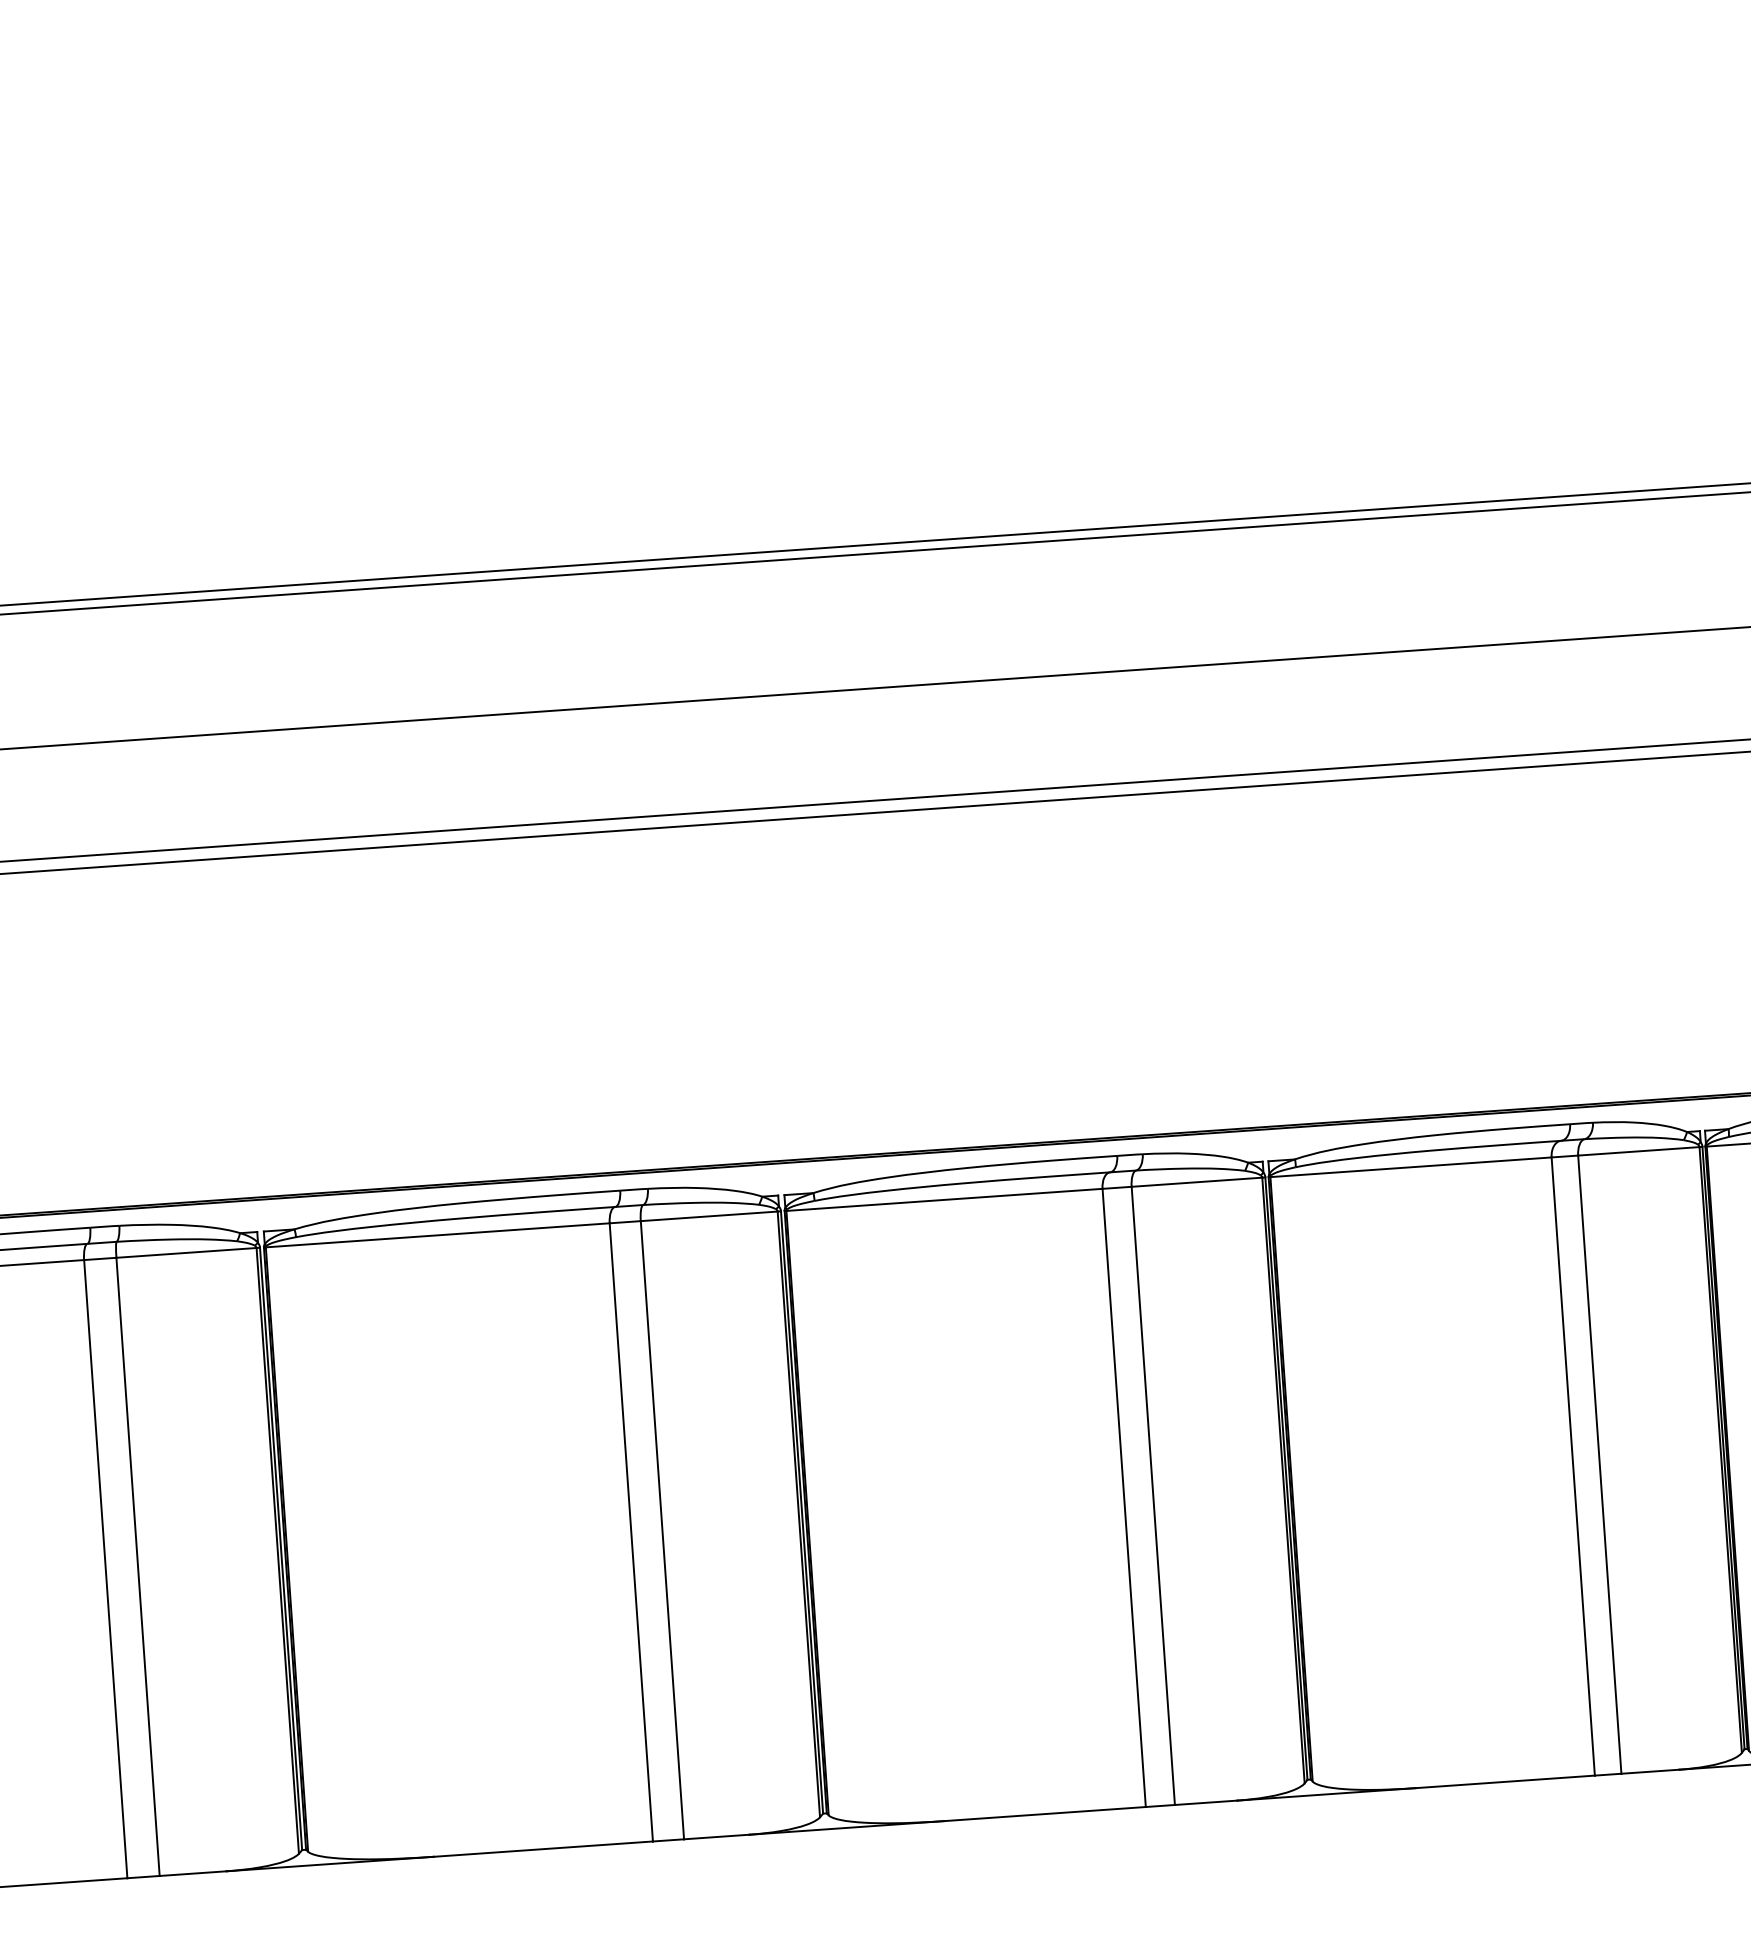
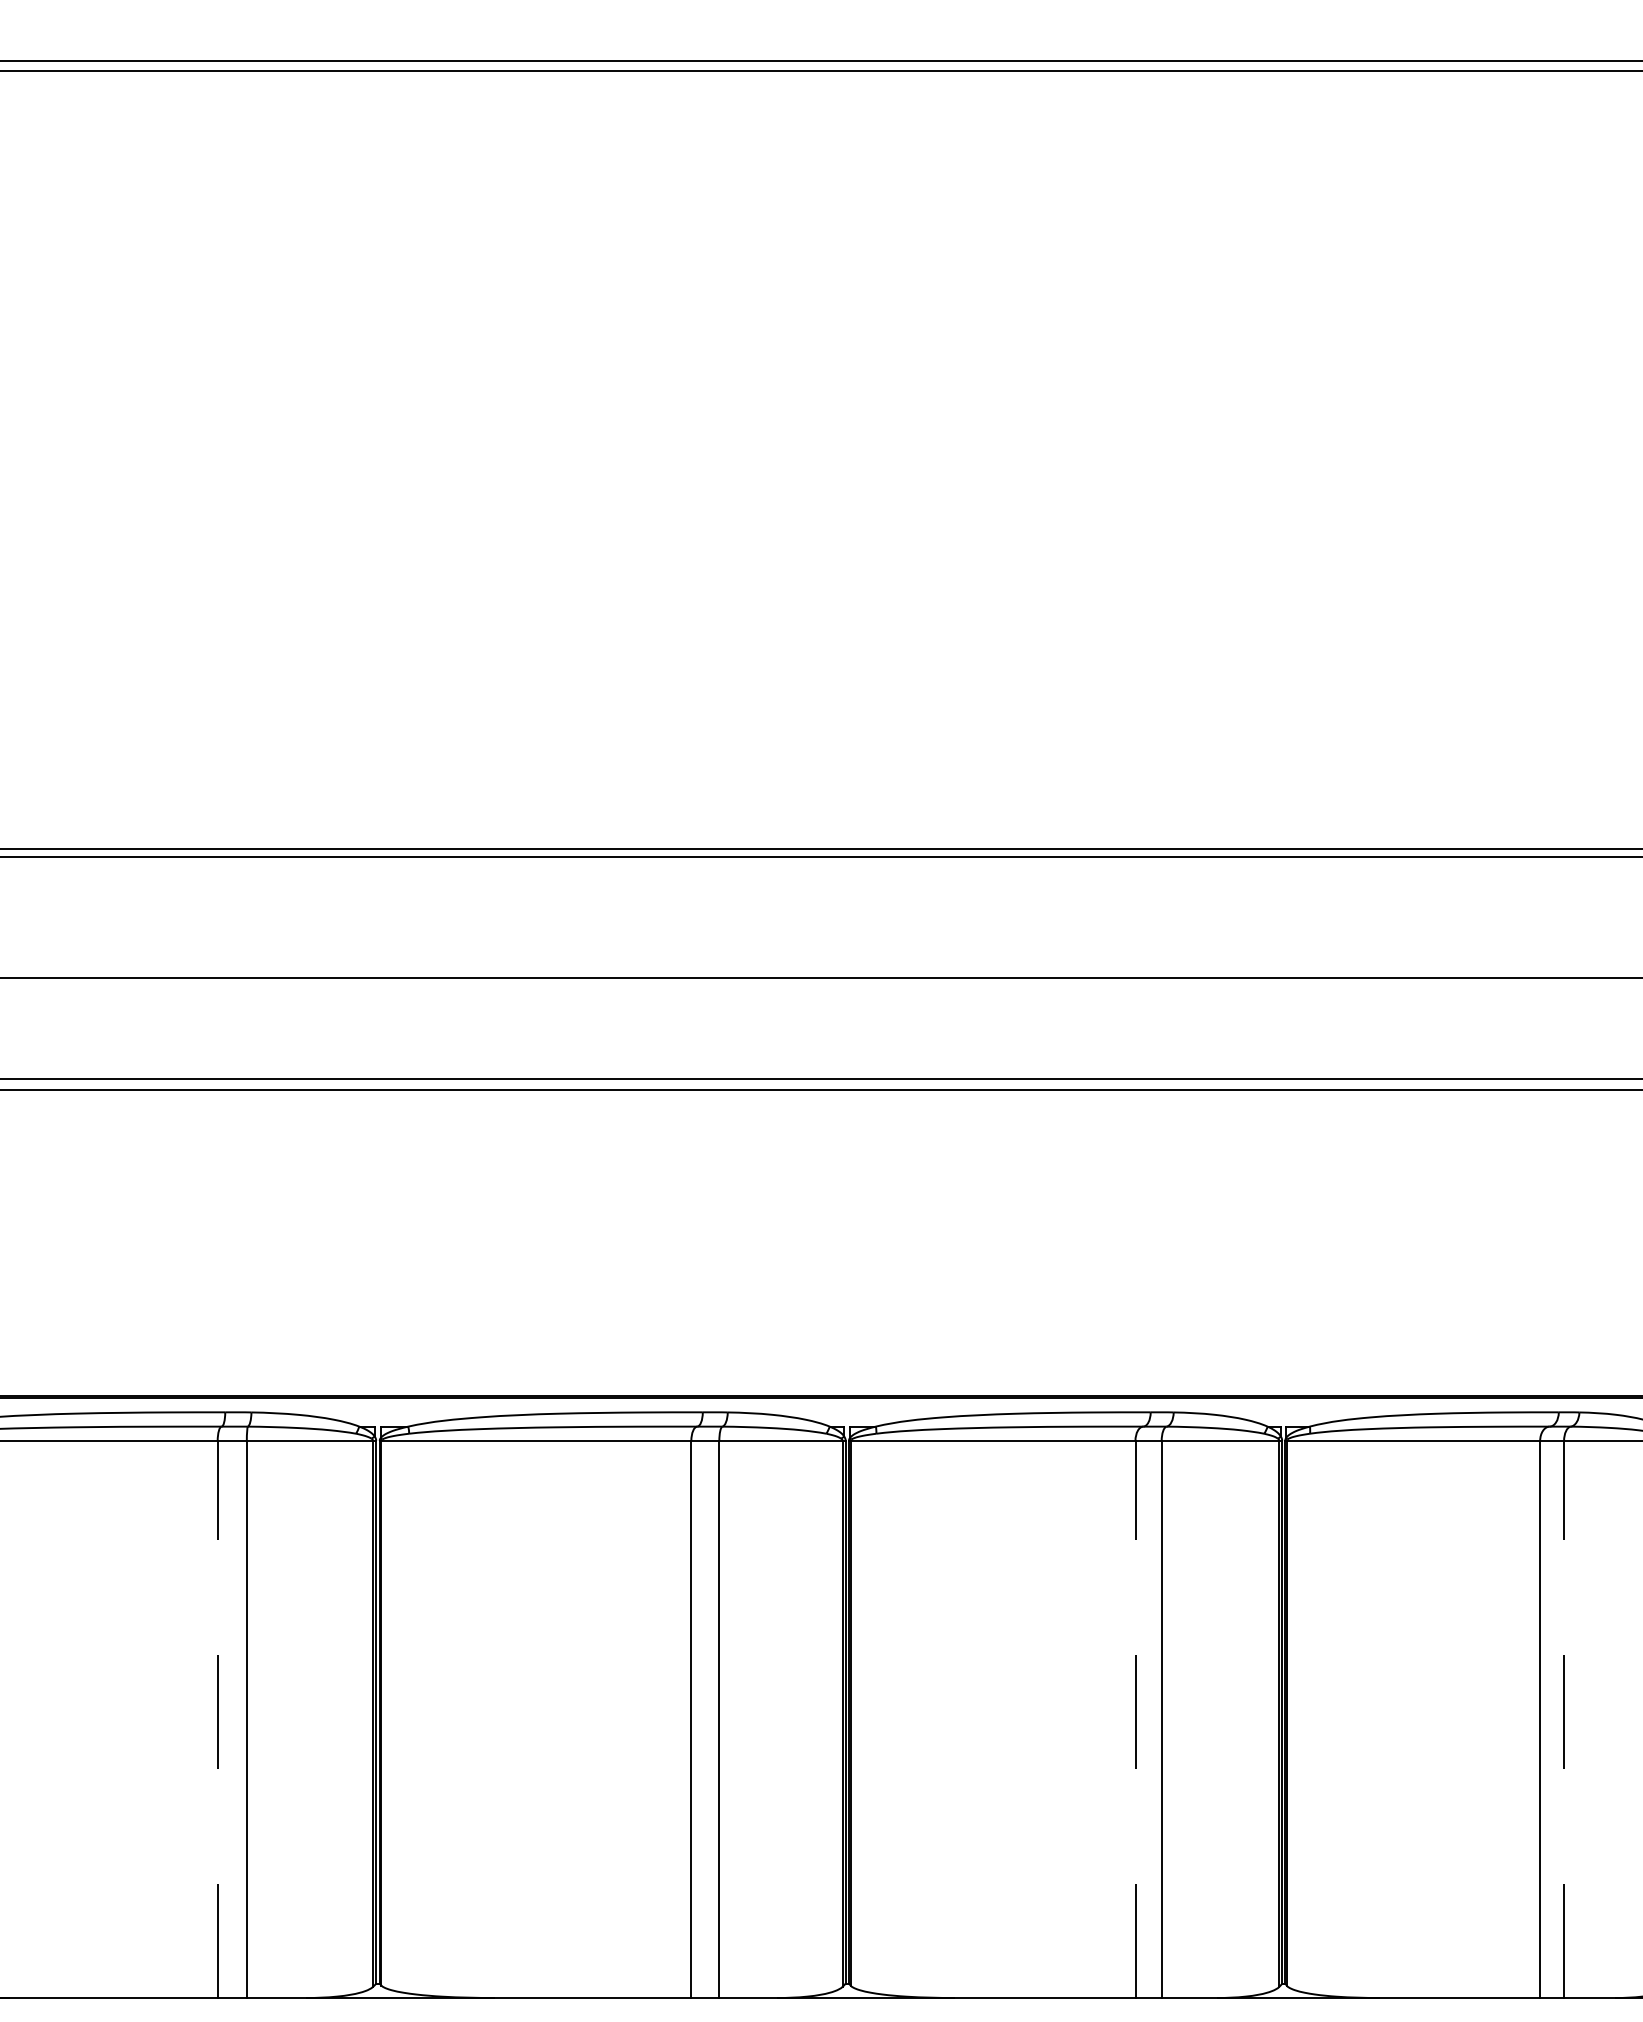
line: (1600, 1464) -> (1564, 1719), solid -> dashed
line: (1124, 1497) -> (1135, 1719), solid -> dashed
line: (105, 1569) -> (217, 1719), solid -> dashed

